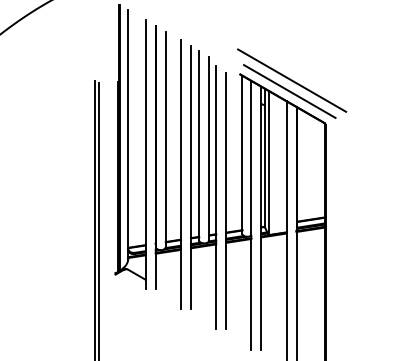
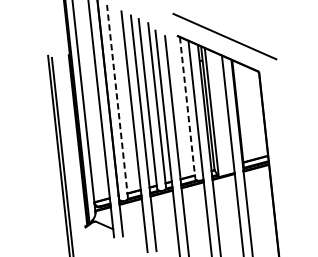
line: (289, 91) -> (223, 46), removed
line: (165, 139) -> (117, 101), solid -> dashed
line: (242, 155) -> (187, 108), solid -> dashed

